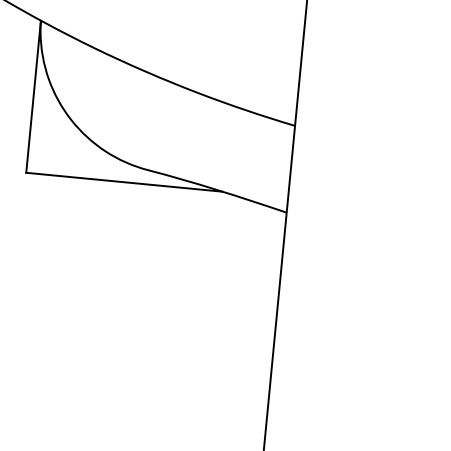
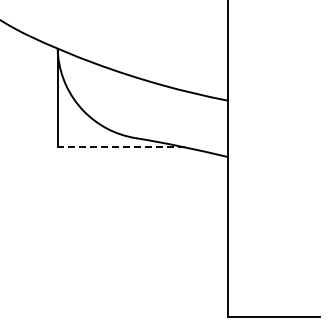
line: (124, 182) -> (121, 147), solid -> dashed

